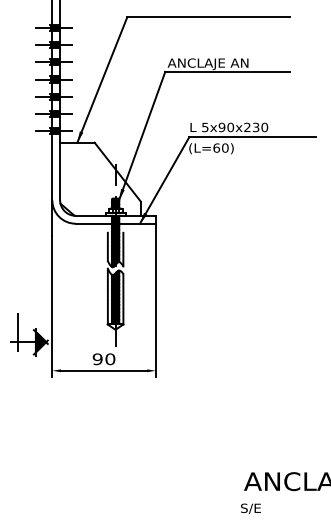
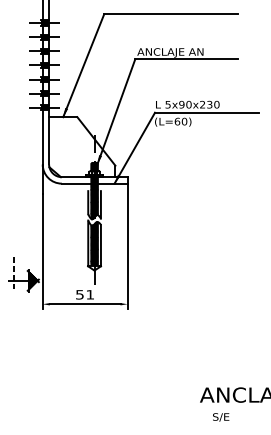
line: (17, 332) -> (14, 272), solid -> dashed
text: (103, 359) -> (84, 294), 90 -> 51
text: (250, 508) -> (220, 417), moved

